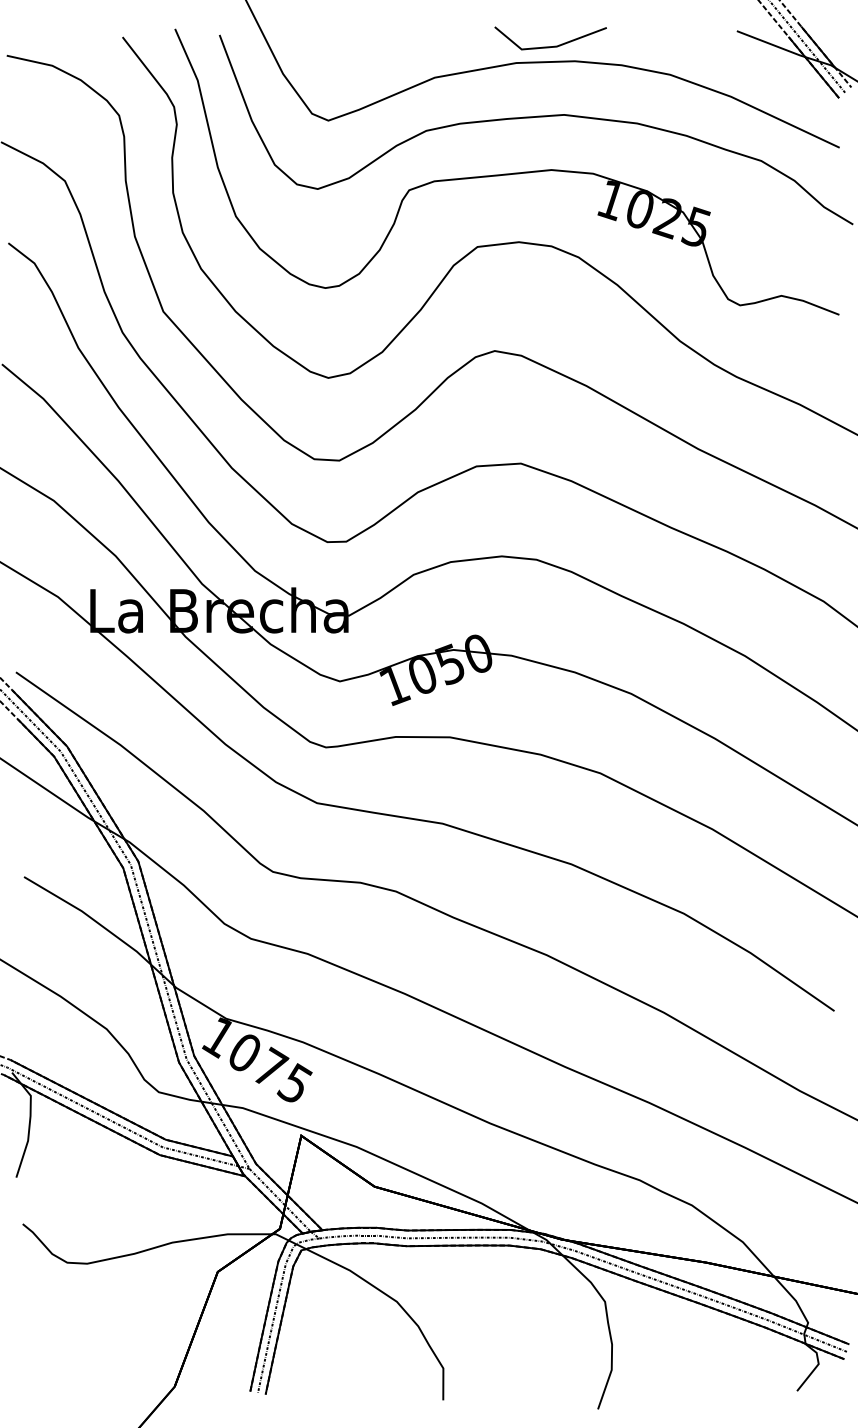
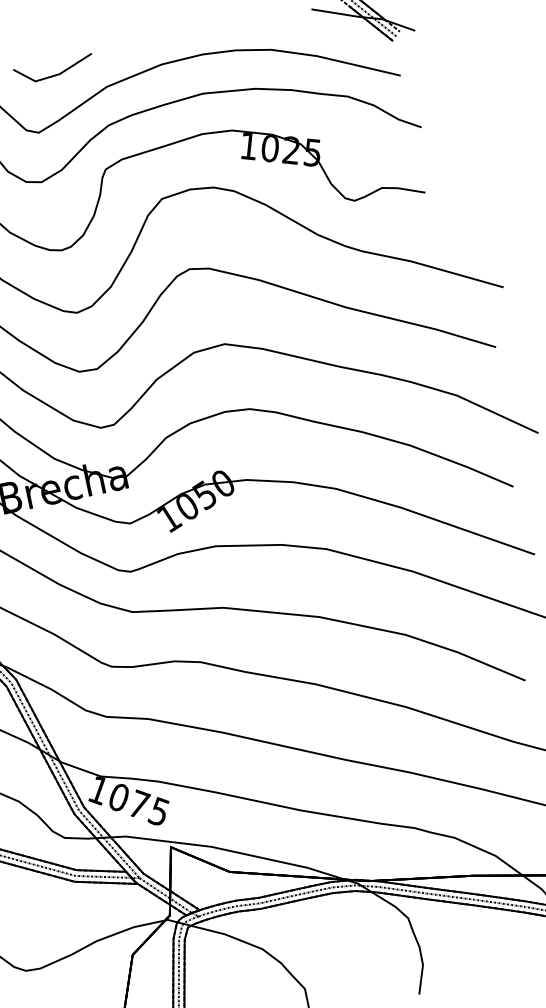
line: (550, 46) -> (55, 75), moved

